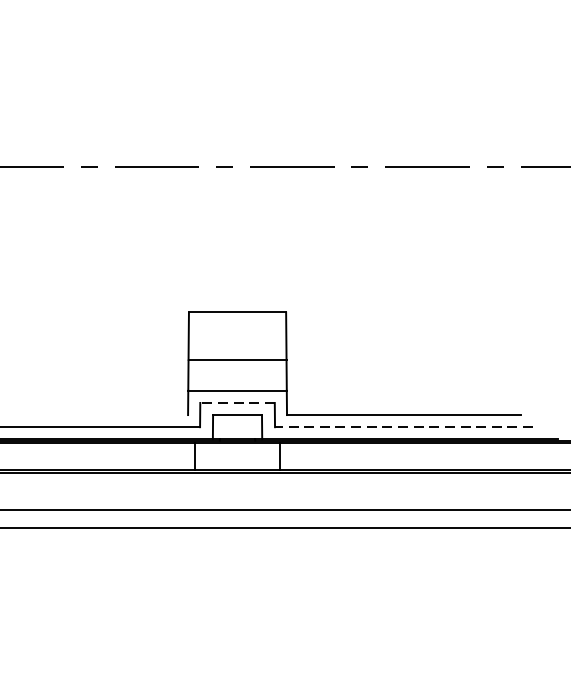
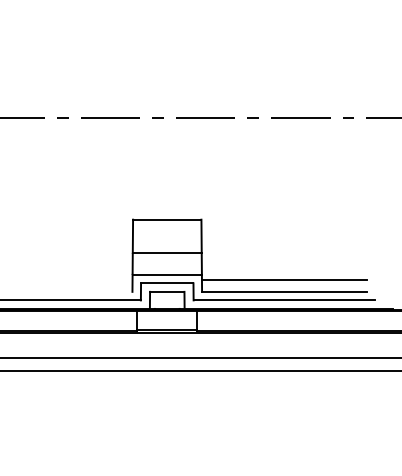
line: (402, 397) -> (283, 279), added
line: (236, 403) -> (166, 283), dashed -> solid
line: (404, 427) -> (284, 300), dashed -> solid

